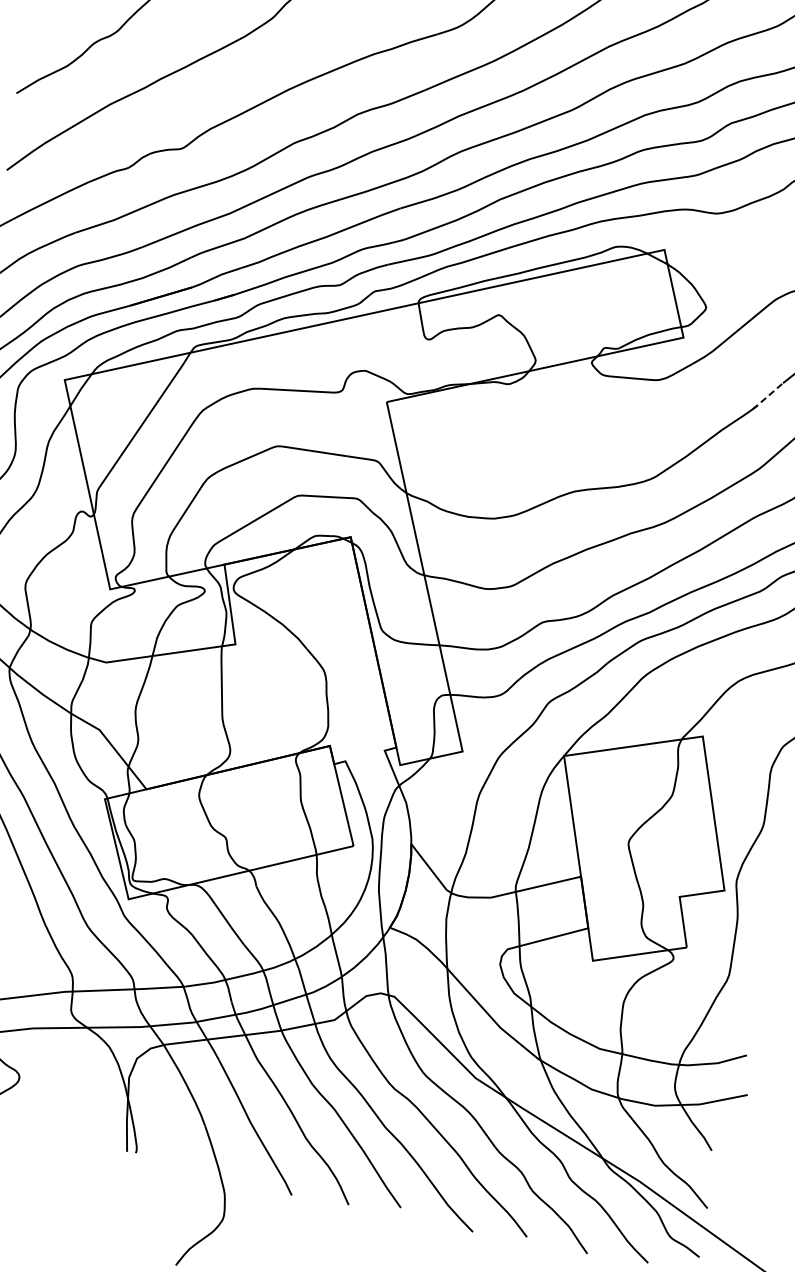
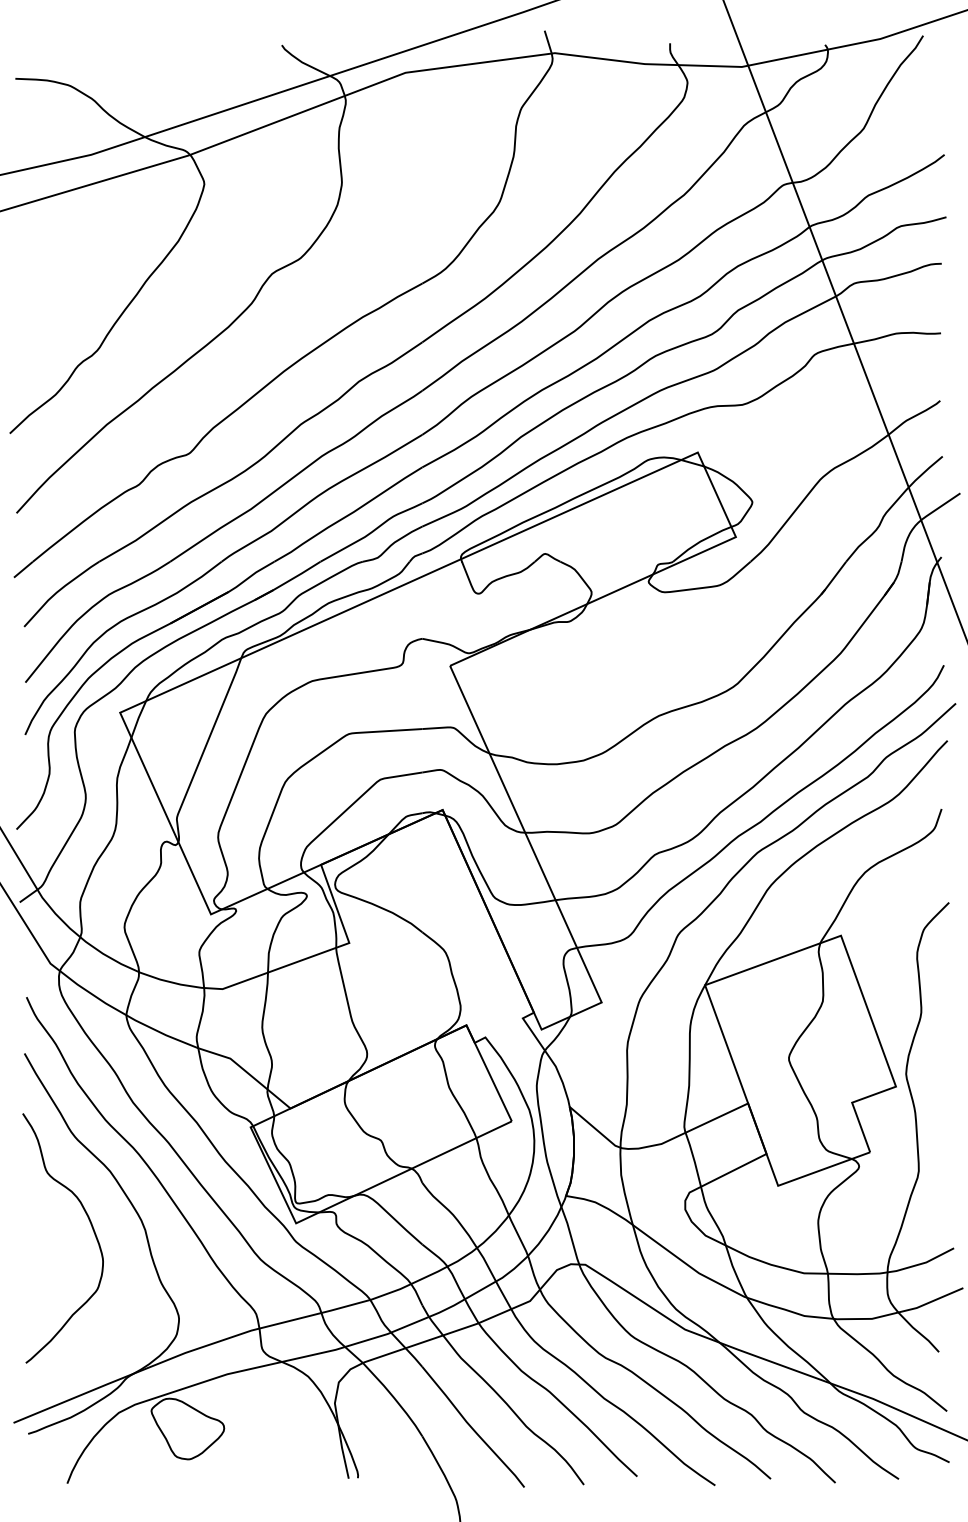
line: (767, 396) -> (833, 578), dashed -> solid

